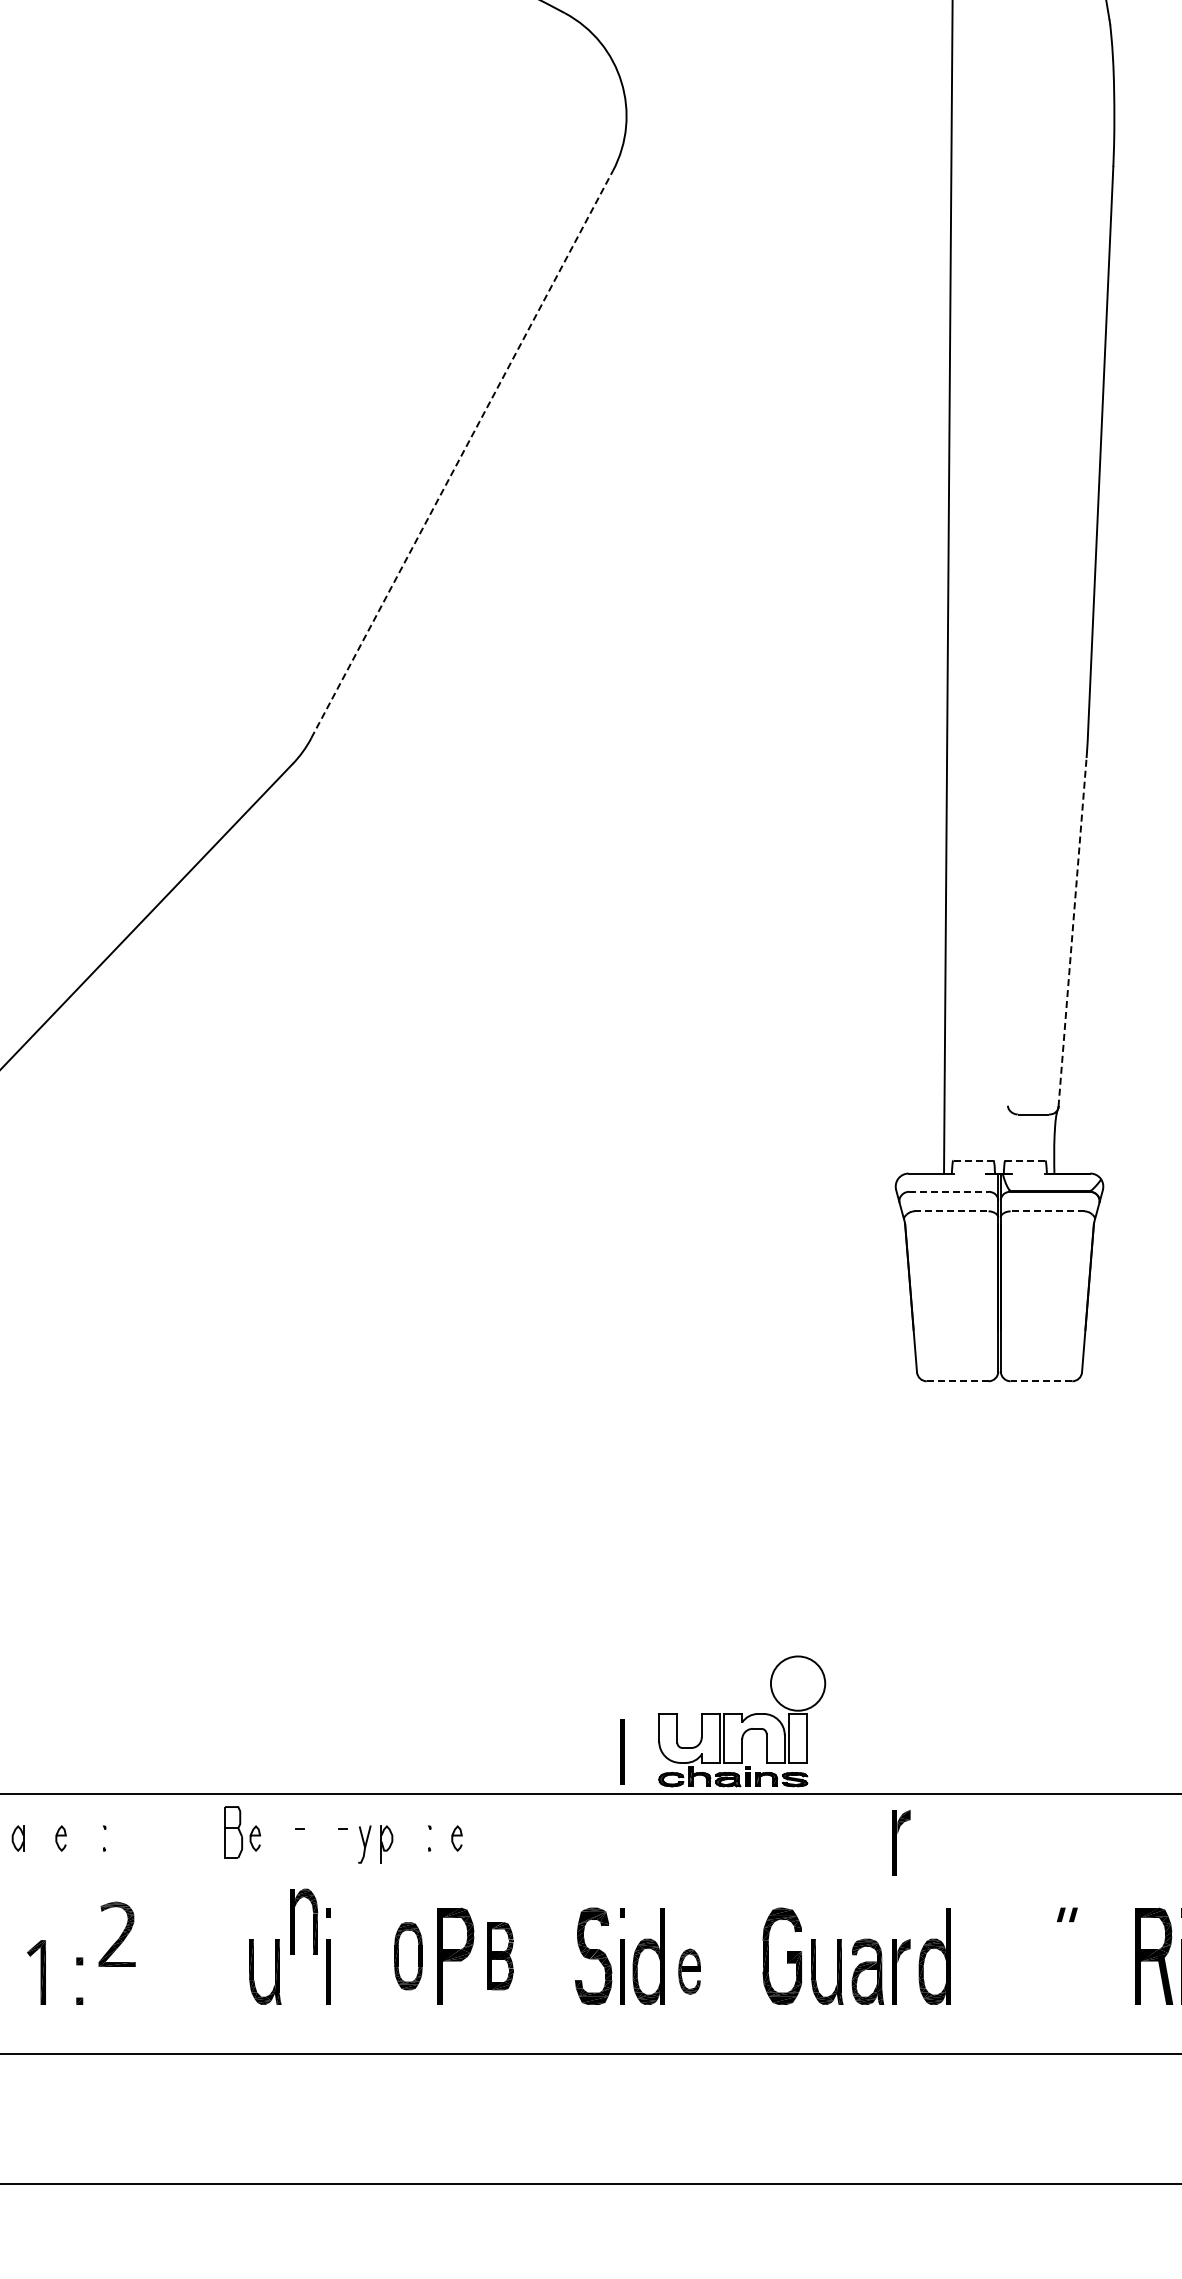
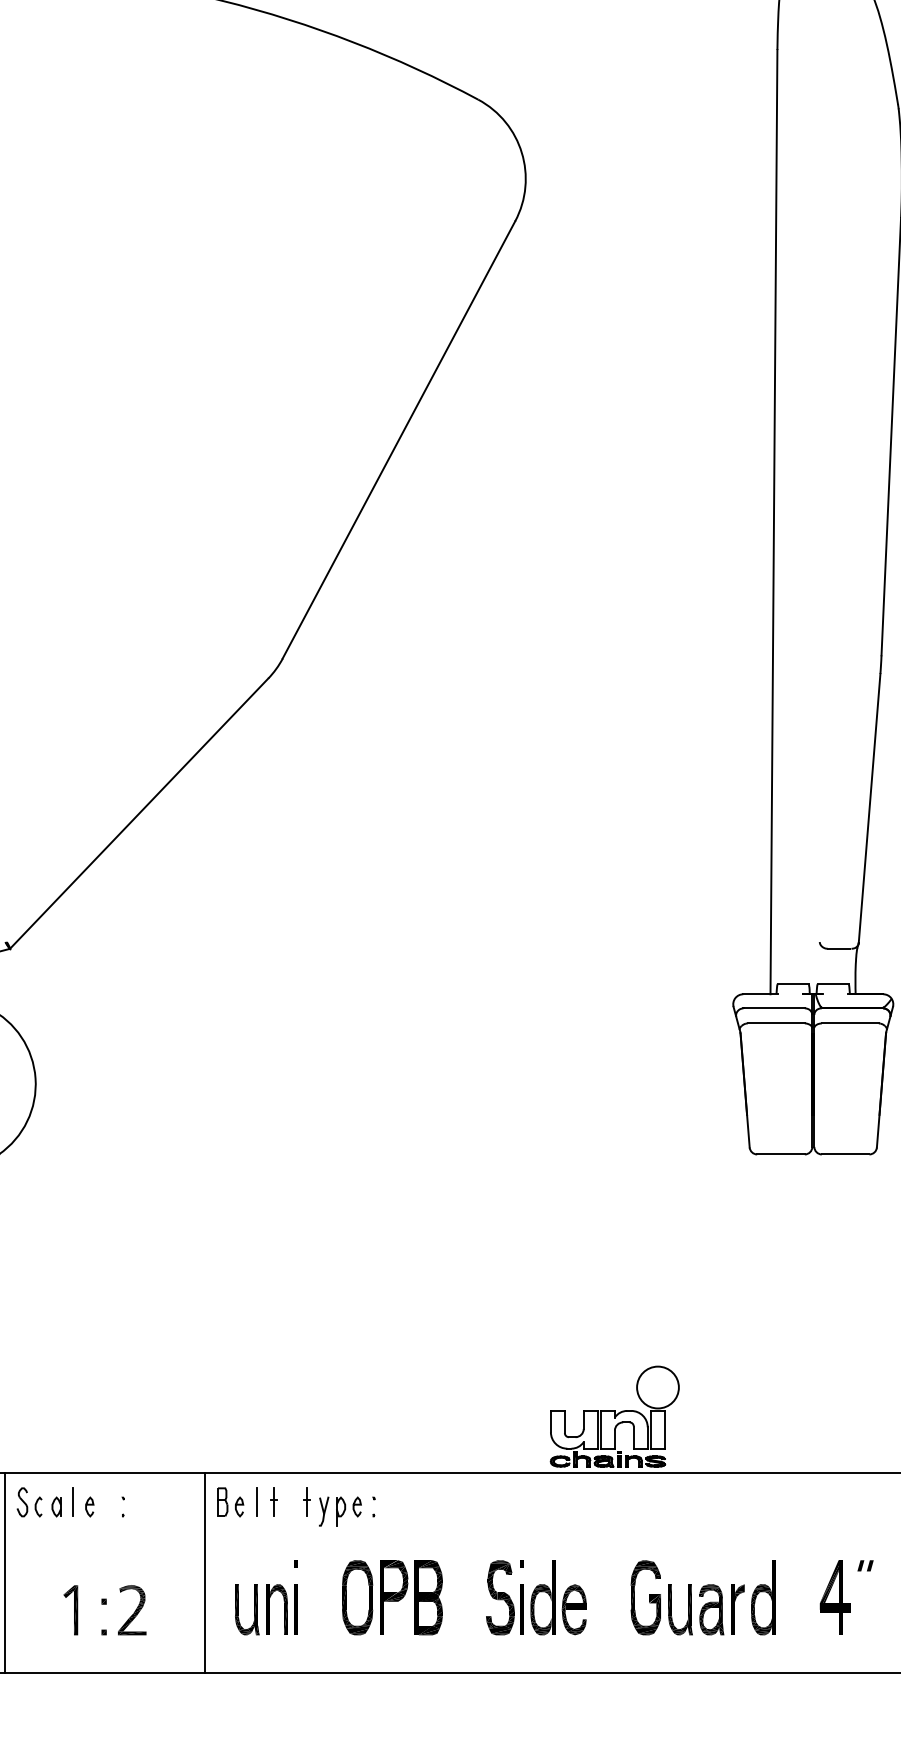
line: (462, 454) -> (399, 439), dashed -> solid
line: (1072, 932) -> (869, 808), dashed -> solid
line: (973, 1160) -> (793, 984), dashed -> solid
line: (1024, 1160) -> (832, 984), dashed -> solid
line: (948, 1191) -> (773, 1008), dashed -> solid
line: (951, 1211) -> (776, 1023), dashed -> solid
line: (1047, 1211) -> (850, 1023), dashed -> solid
line: (957, 1381) -> (780, 1154), dashed -> solid
line: (1041, 1381) -> (845, 1154), dashed -> solid
line: (622, 1751) -> (522, 1439), removed
line: (39, 1832) -> (73, 1502), added
part: (233, 1832) -> (222, 1502), size x0.71
line: (277, 1832) -> (256, 1502), added
line: (299, 1832) -> (273, 1502), added
line: (343, 1832) -> (307, 1502), added
curve: (456, 1836) -> (356, 1505), moved
part: (901, 1842) -> (737, 1510), removed
part: (313, 1921) -> (284, 1609), moved
line: (210, 1923) -> (204, 1572), added
part: (116, 1933) -> (131, 1609), moved
part: (408, 1955) -> (357, 1597), size x1.43
part: (500, 1955) -> (428, 1597), size x1.43
part: (1028, 1955) -> (835, 1597), added
part: (689, 1971) -> (574, 1609), size x1.43

